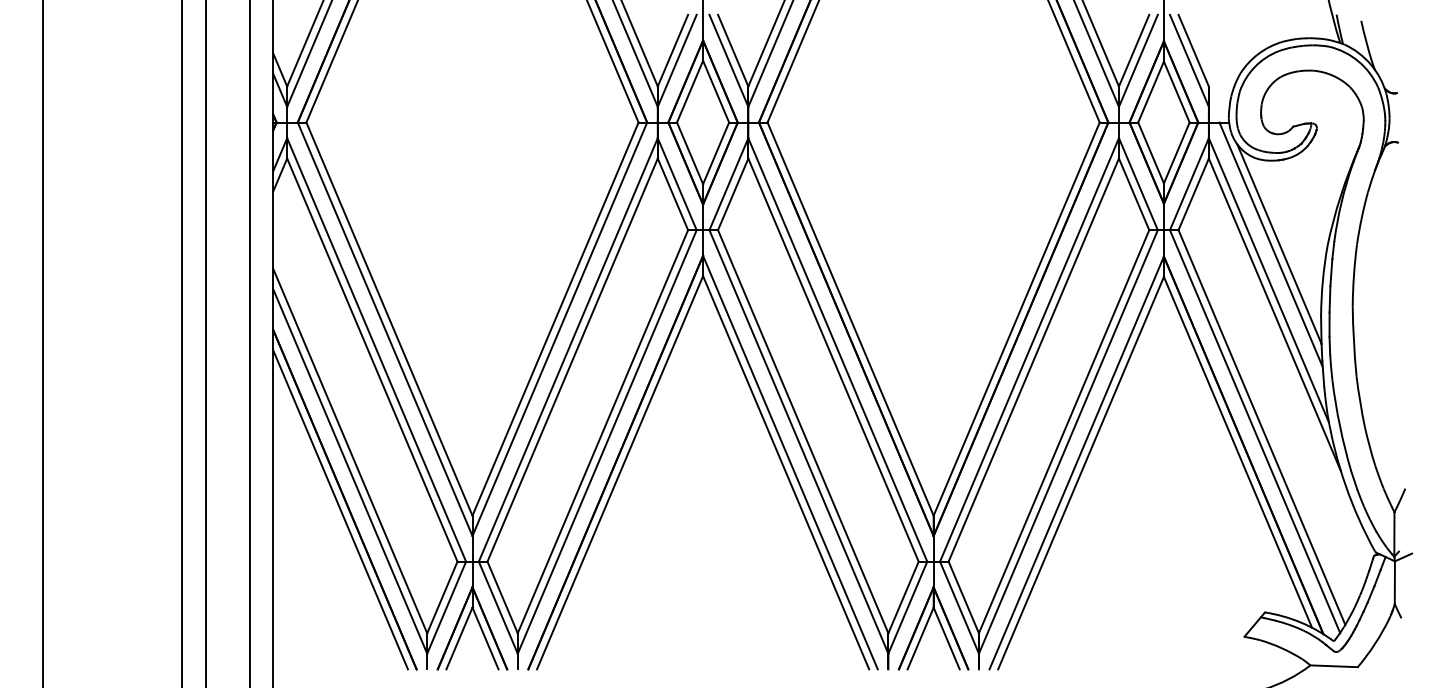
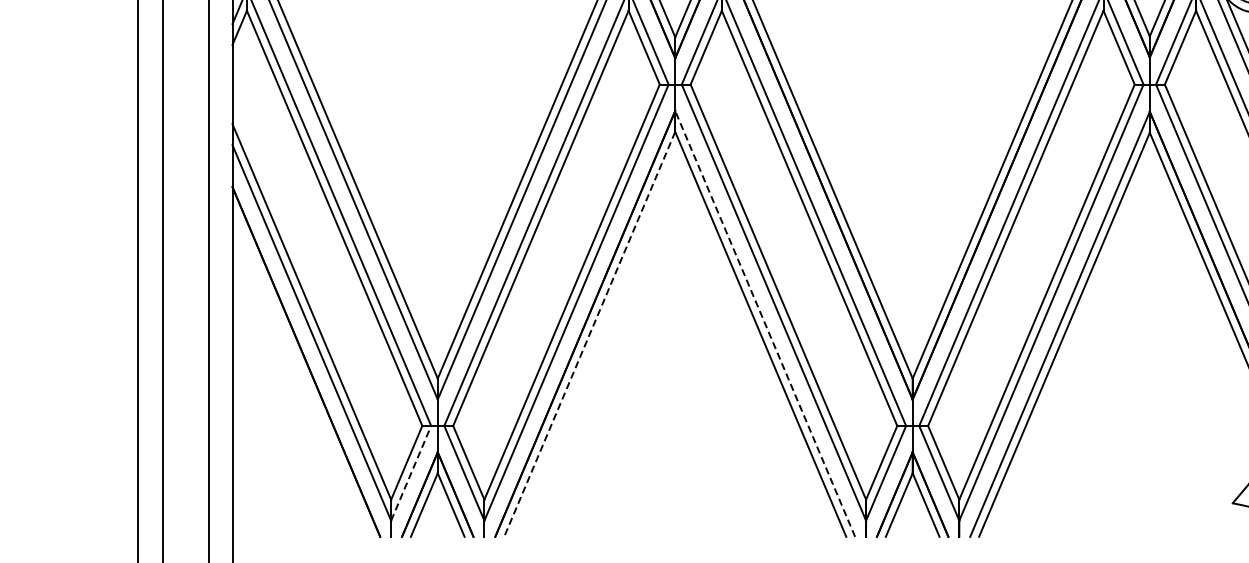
line: (790, 462) -> (765, 323), solid -> dashed
line: (619, 473) -> (589, 335), solid -> dashed
line: (340, 509) -> (301, 372), removed
line: (446, 607) -> (411, 473), solid -> dashed

